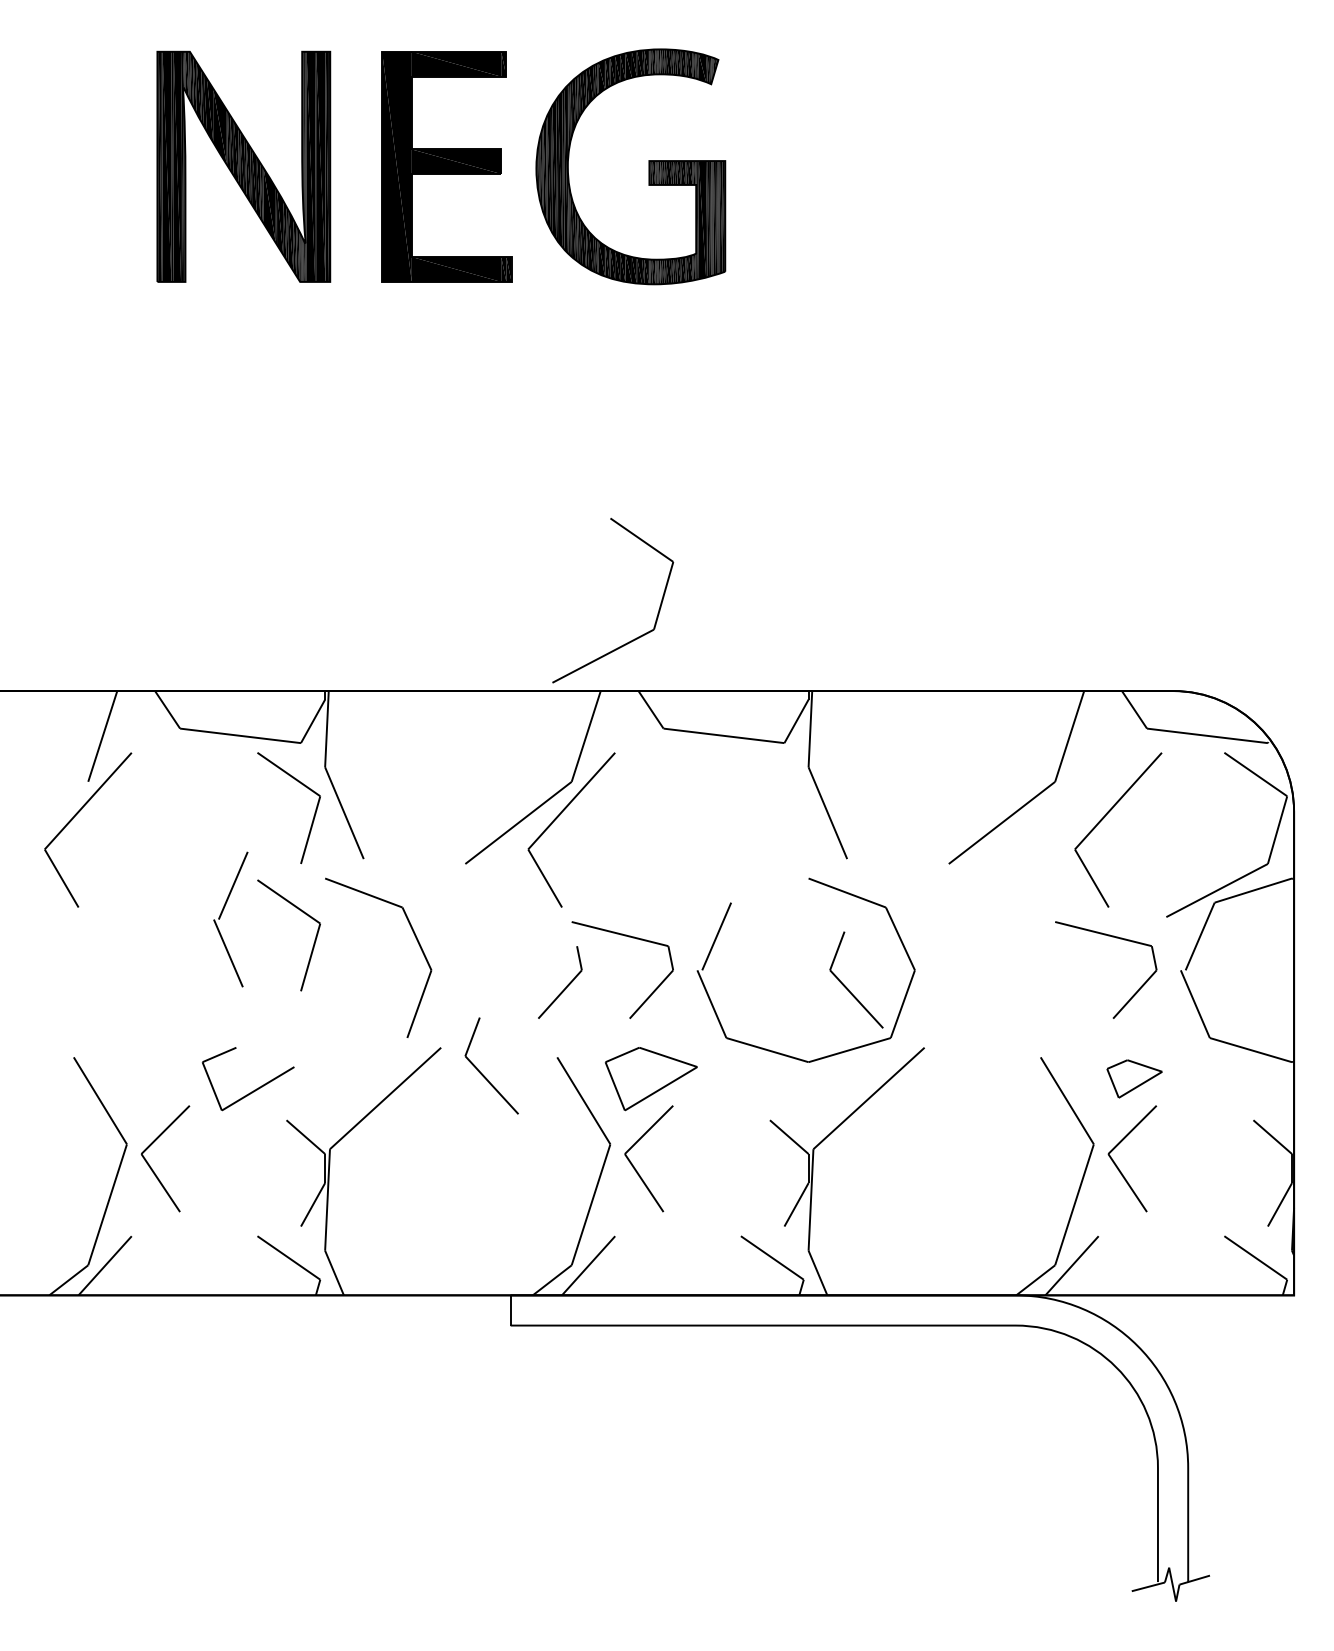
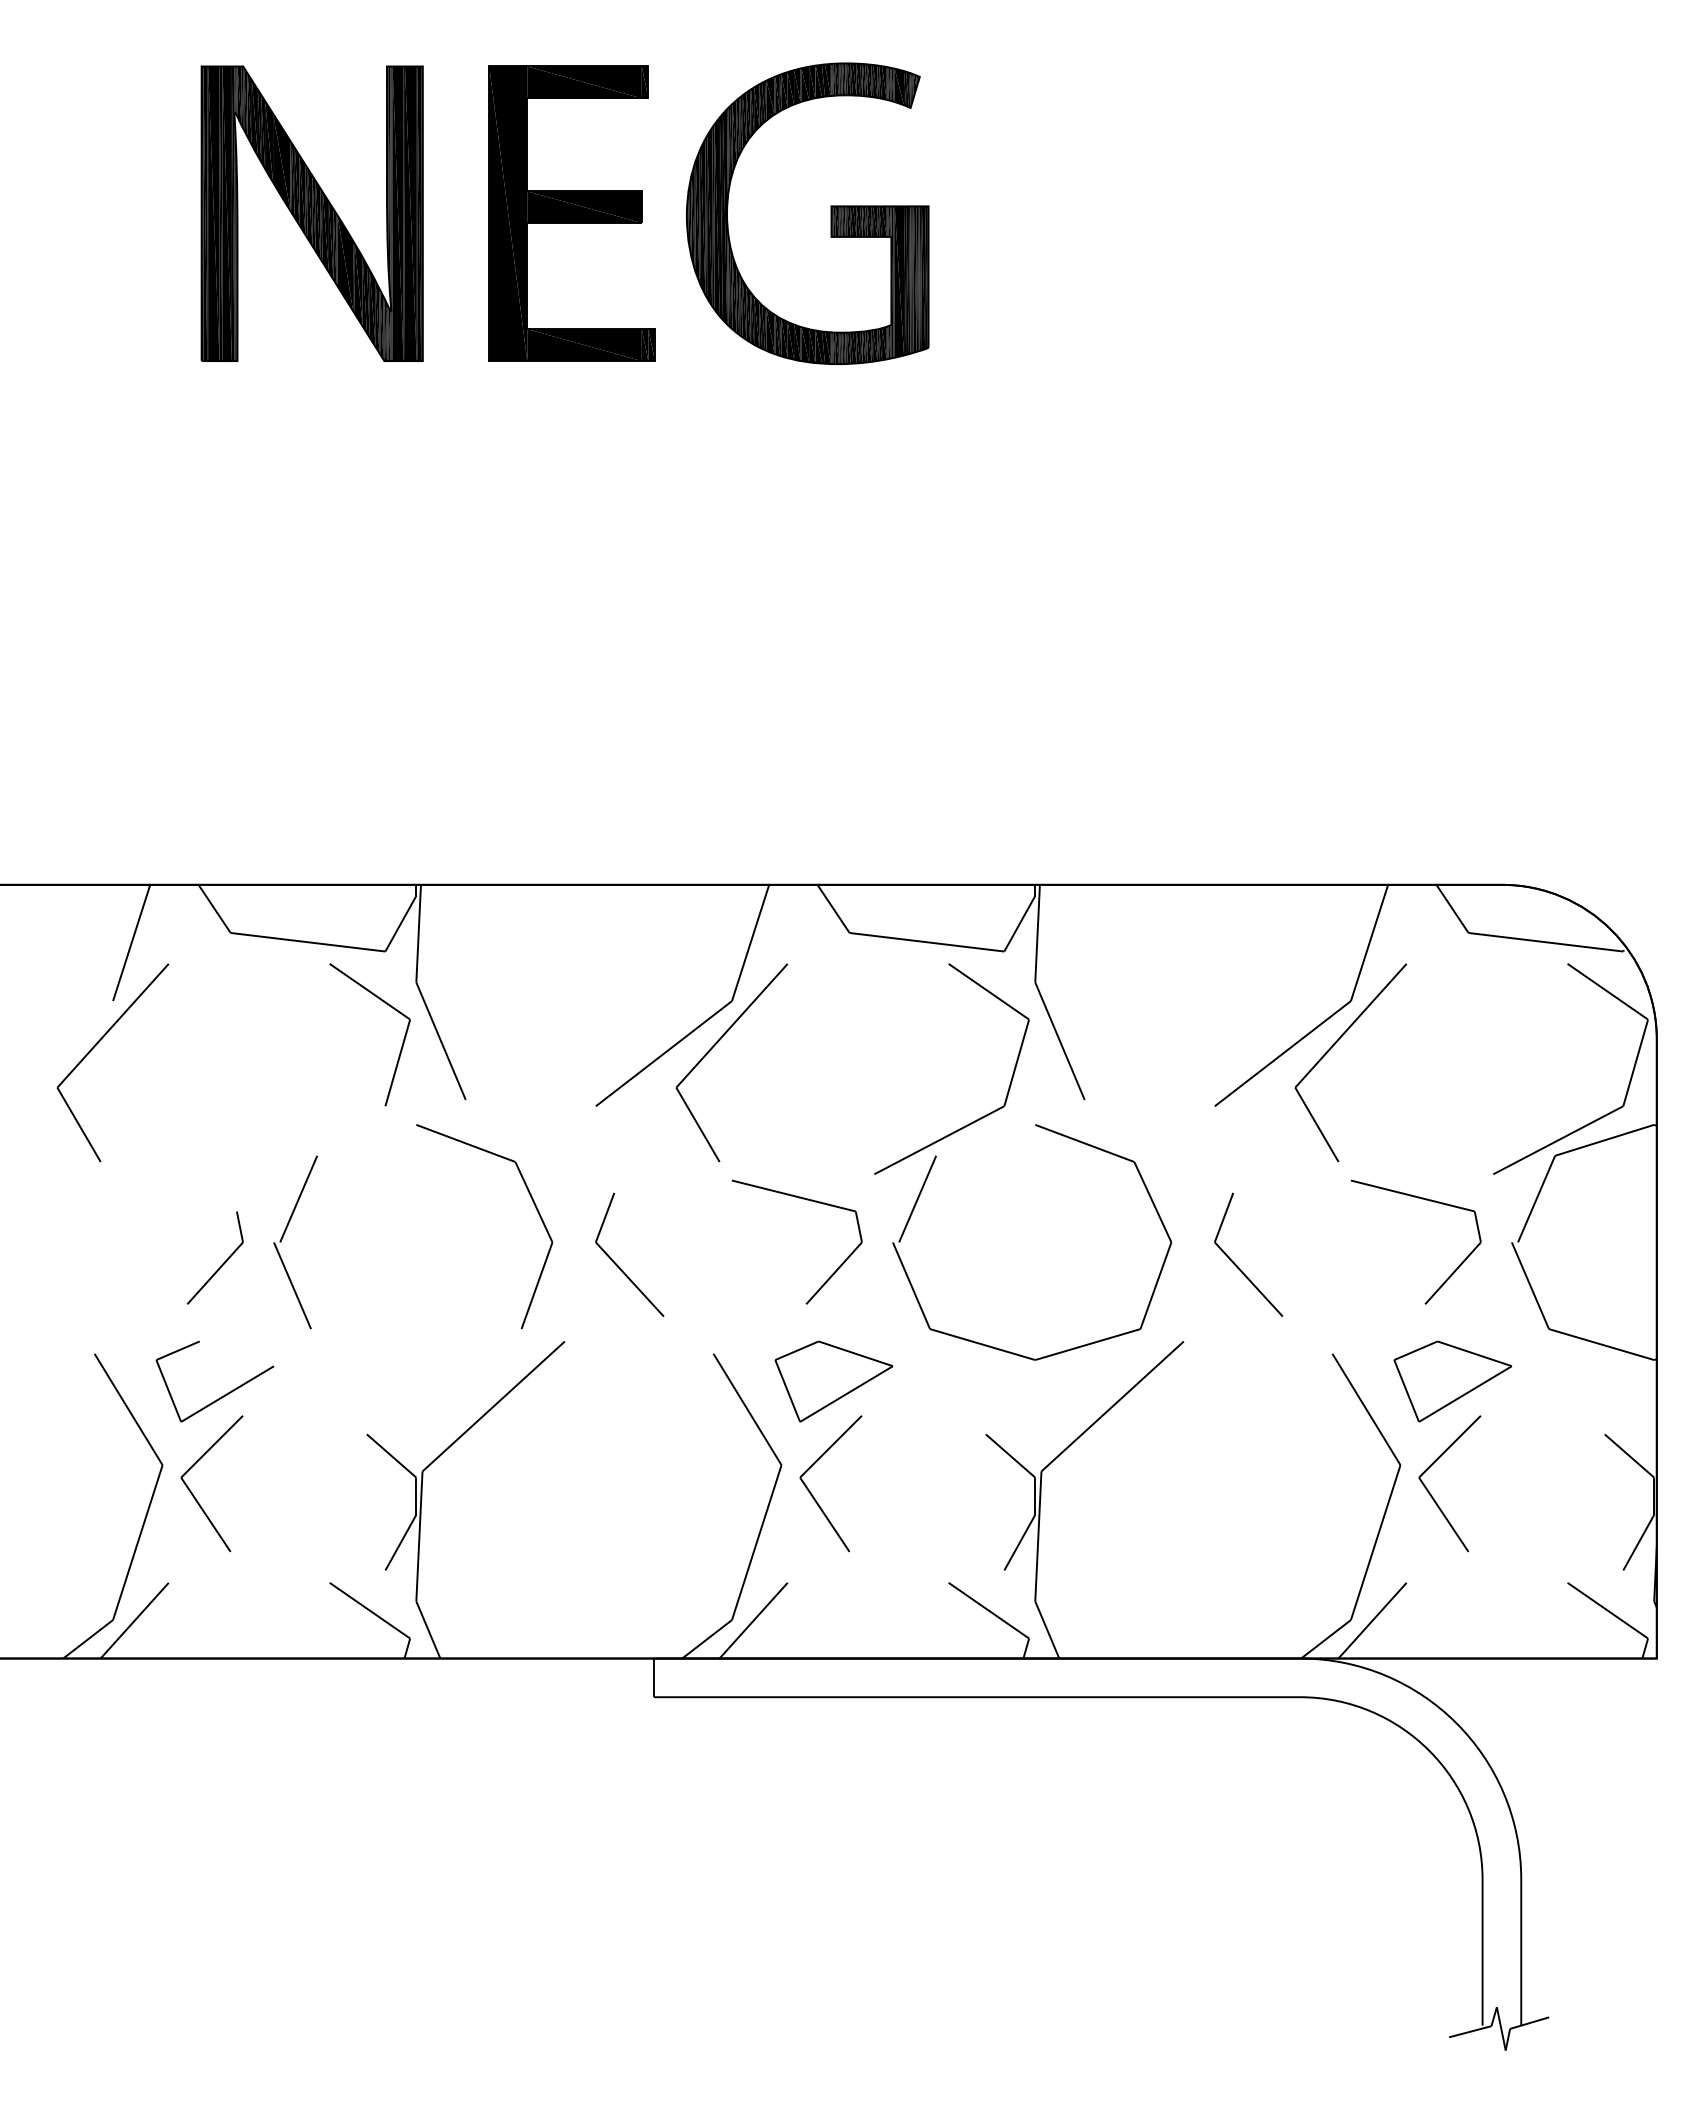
part: (632, 639) -> (976, 1119), moved
part: (1105, 816) -> (1334, 1045), moved
part: (221, 915) -> (283, 1237), moved
part: (313, 943) -> (401, 1208), removed
part: (565, 987) -> (221, 1264), moved
part: (847, 988) -> (1237, 1265), moved
part: (483, 1074) -> (618, 1265), moved
part: (1134, 1078) -> (1452, 1381), size x1.67
part: (255, 1089) -> (224, 1394), moved

